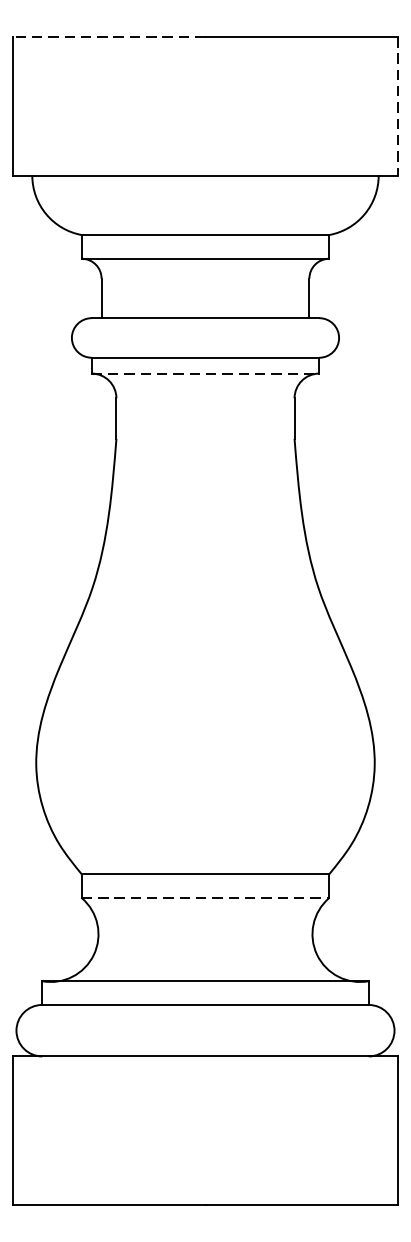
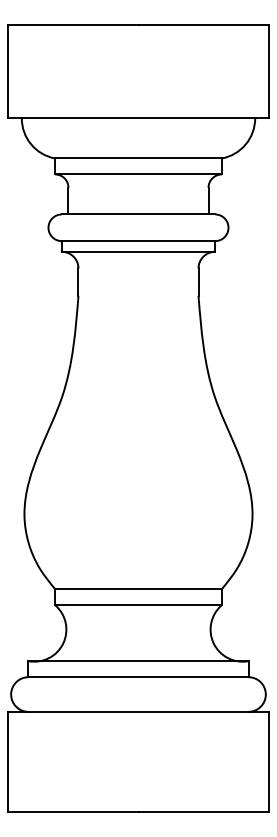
line: (107, 37) -> (72, 25), dashed -> solid
line: (398, 105) -> (268, 71), dashed -> solid
line: (205, 373) -> (138, 251), dashed -> solid
line: (205, 898) -> (138, 605), dashed -> solid

